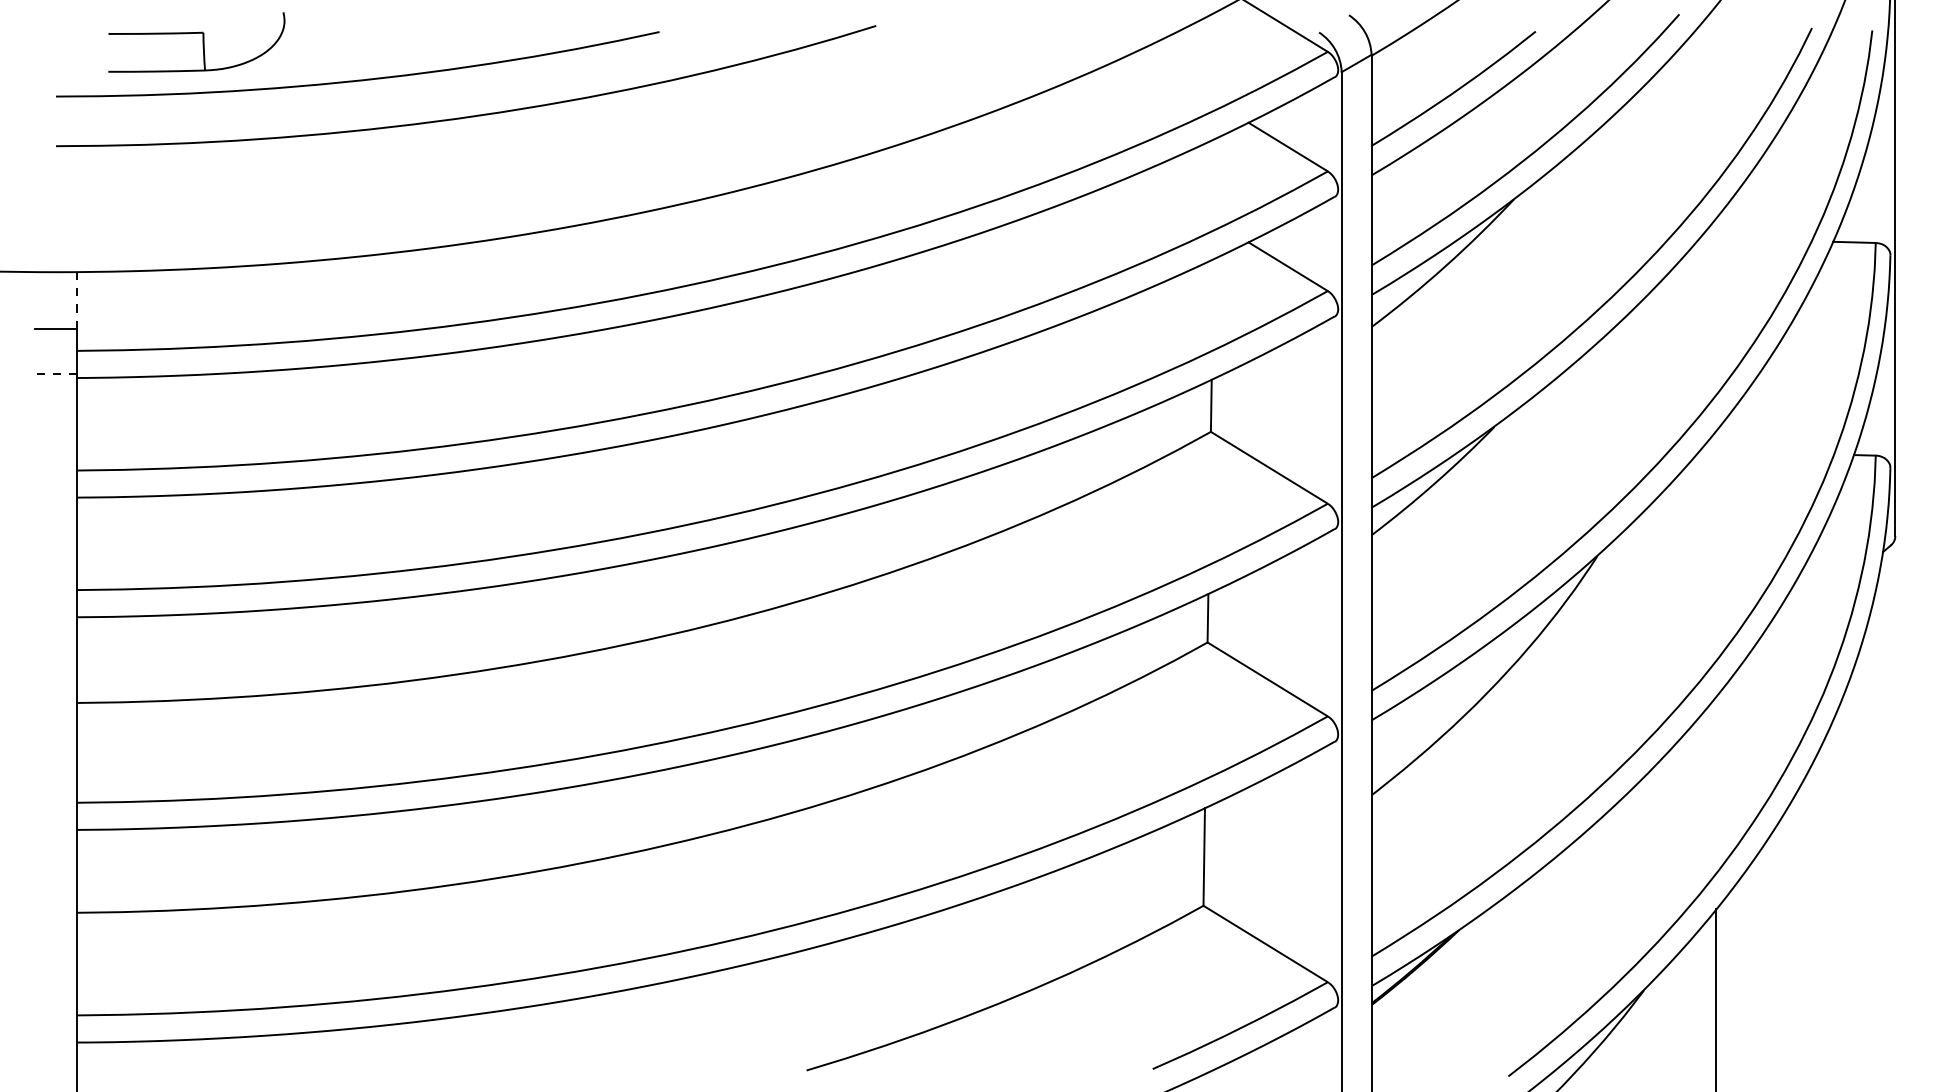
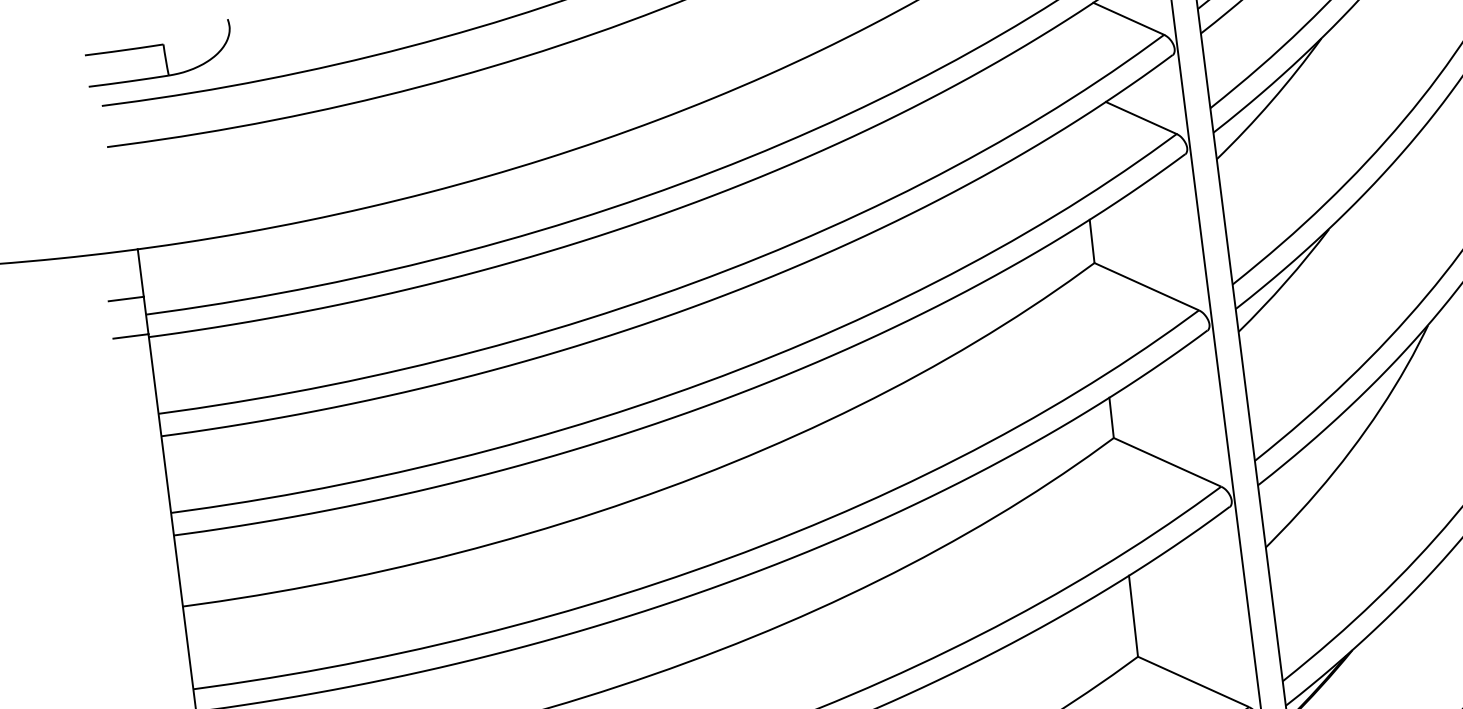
part: (196, 42) -> (158, 53), moved
line: (77, 300) -> (141, 272), dashed -> solid
line: (55, 374) -> (130, 336), dashed -> solid

